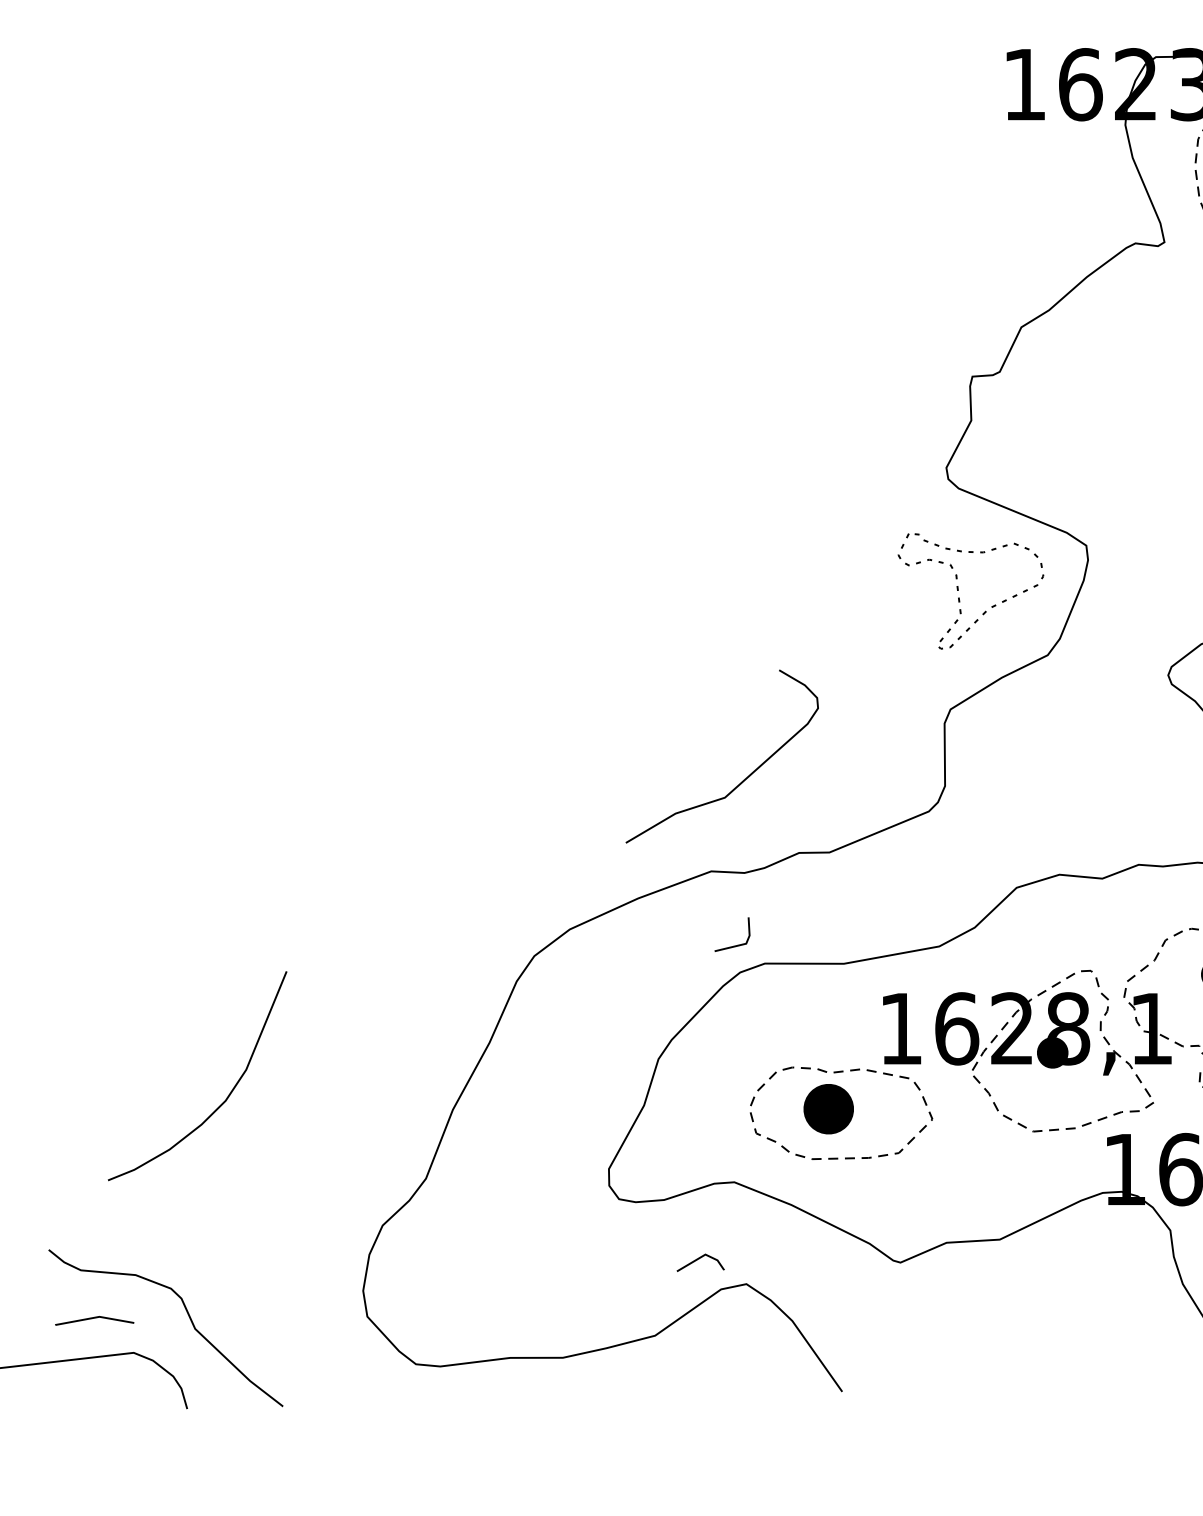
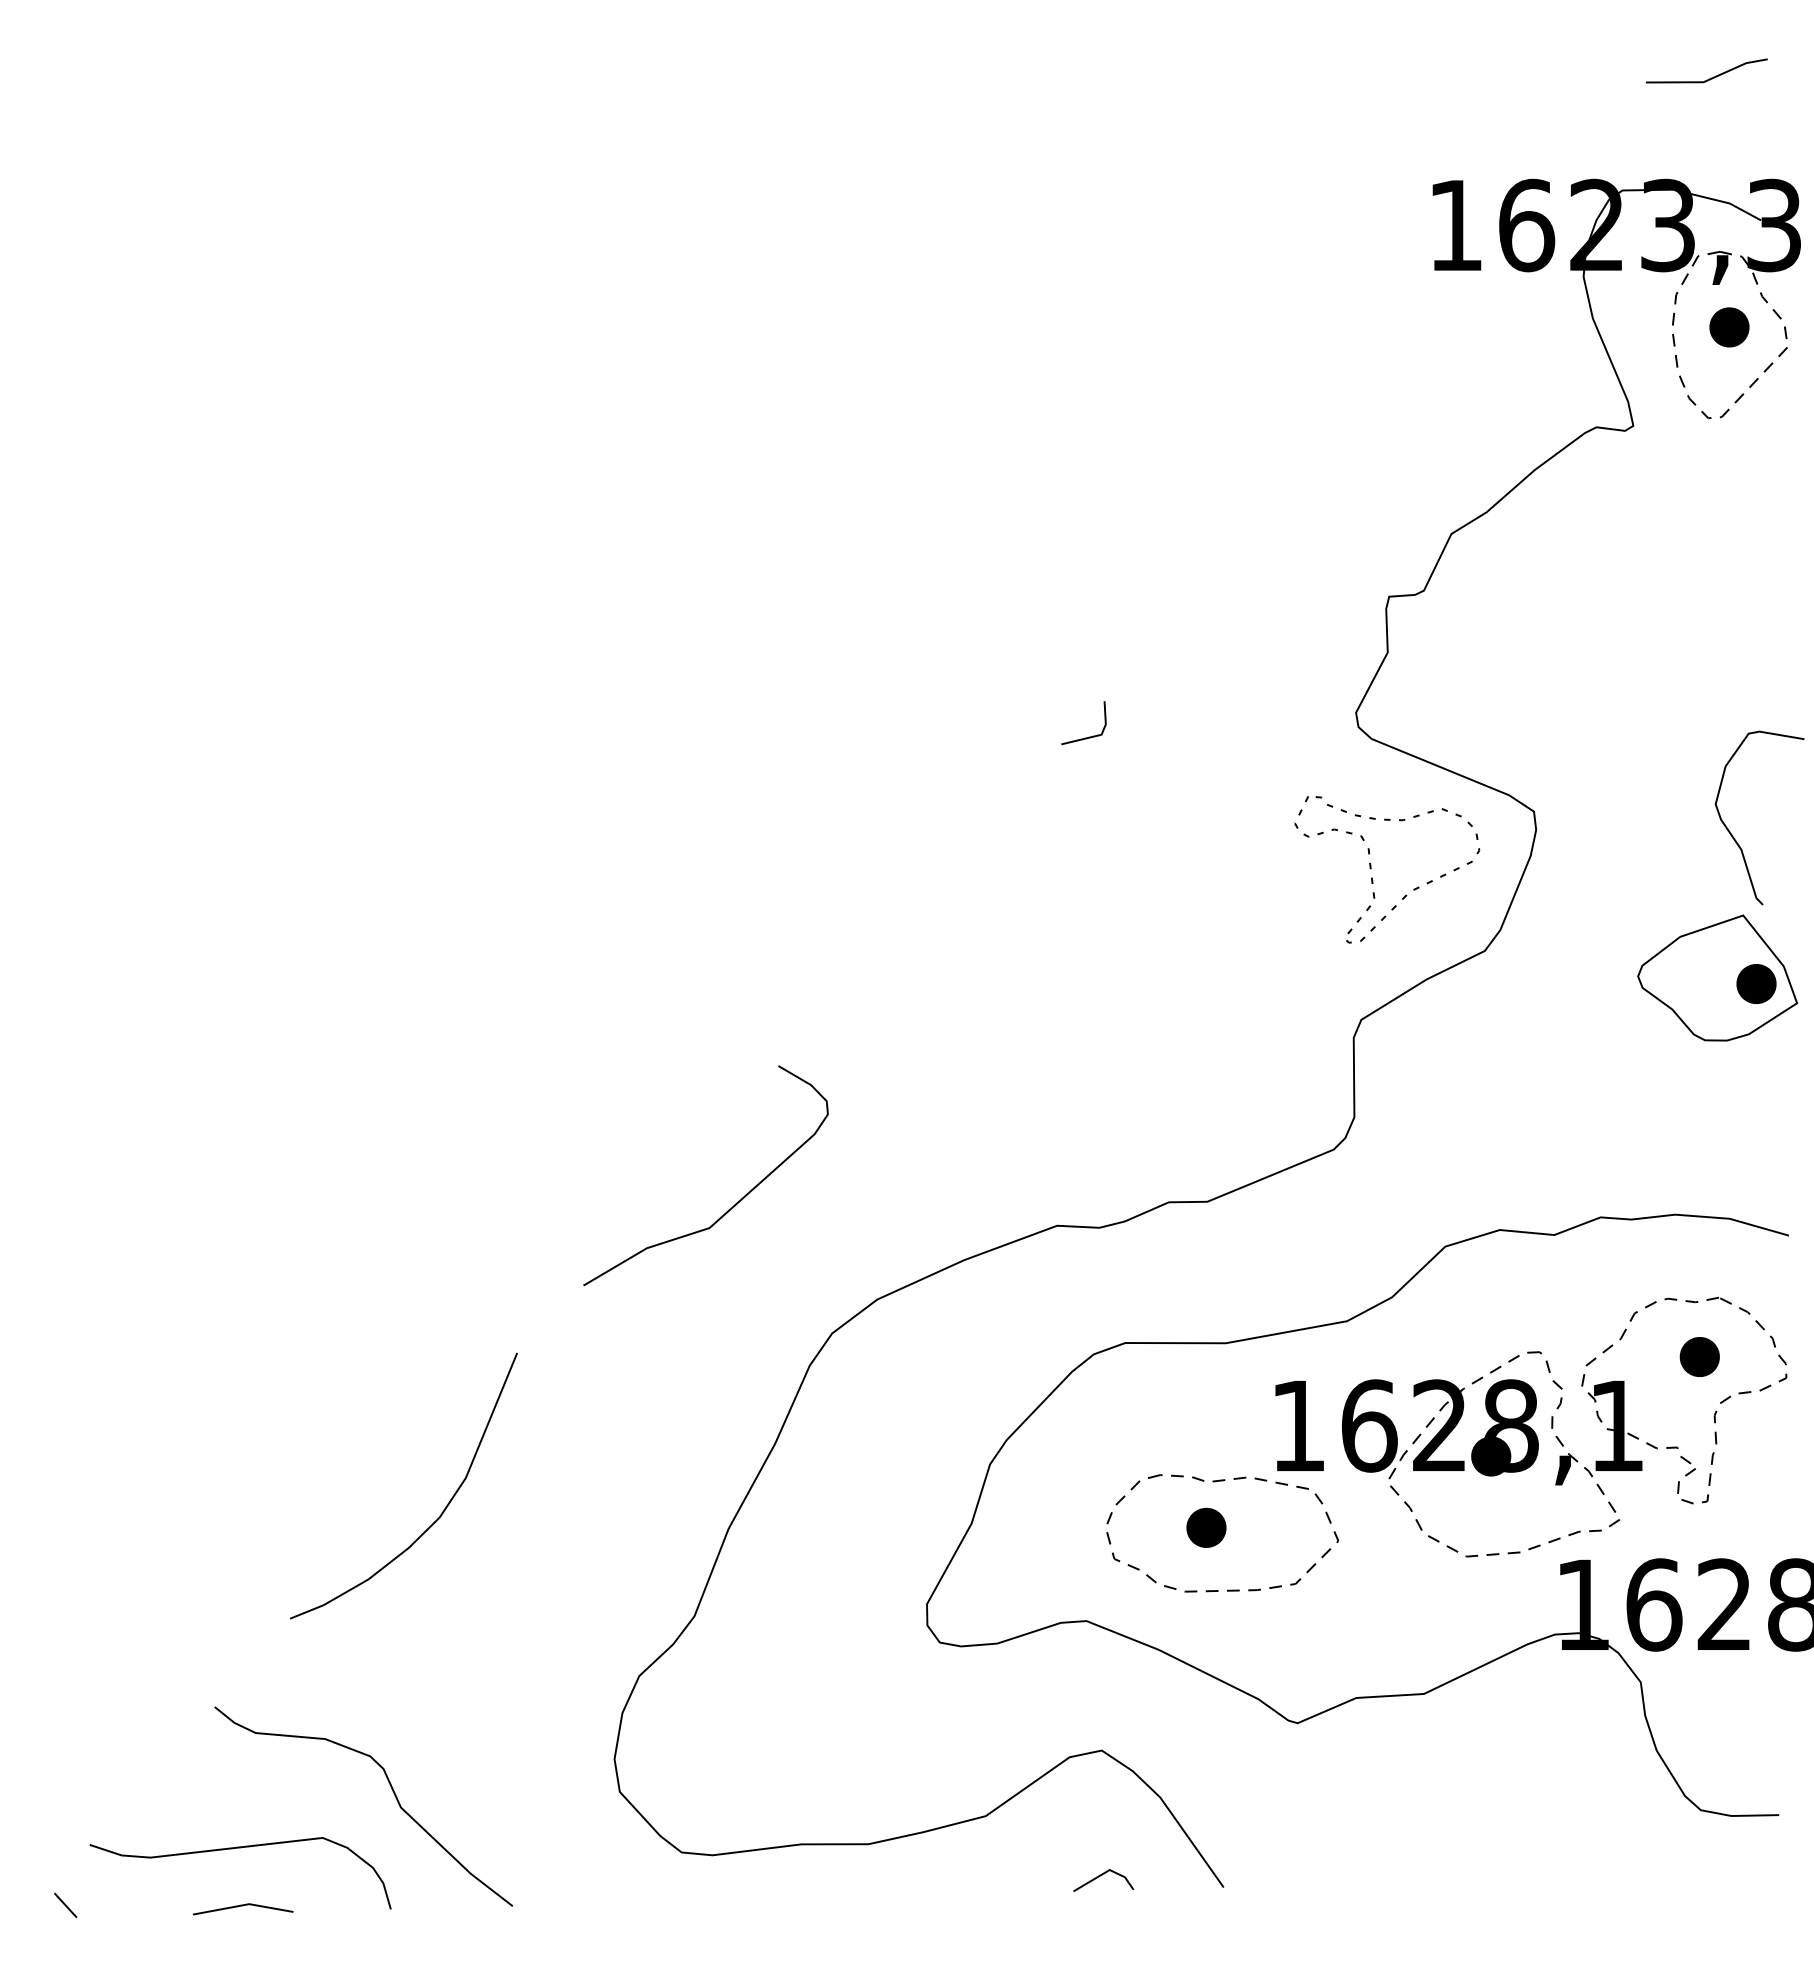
curve: (740, 782) -> (729, 1208), moved
line: (732, 945) -> (1084, 737), moved
part: (828, 1108) -> (1206, 1527), size x0.62
line: (698, 1259) -> (1100, 1876), moved
part: (94, 1321) -> (242, 1909), moved

